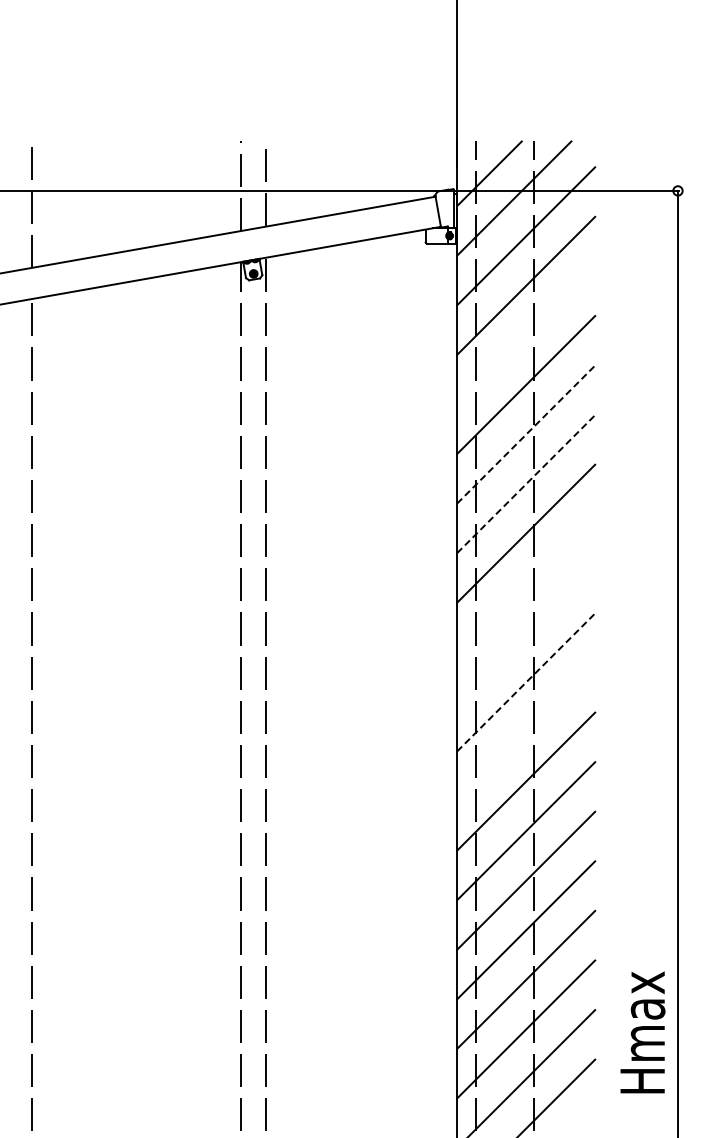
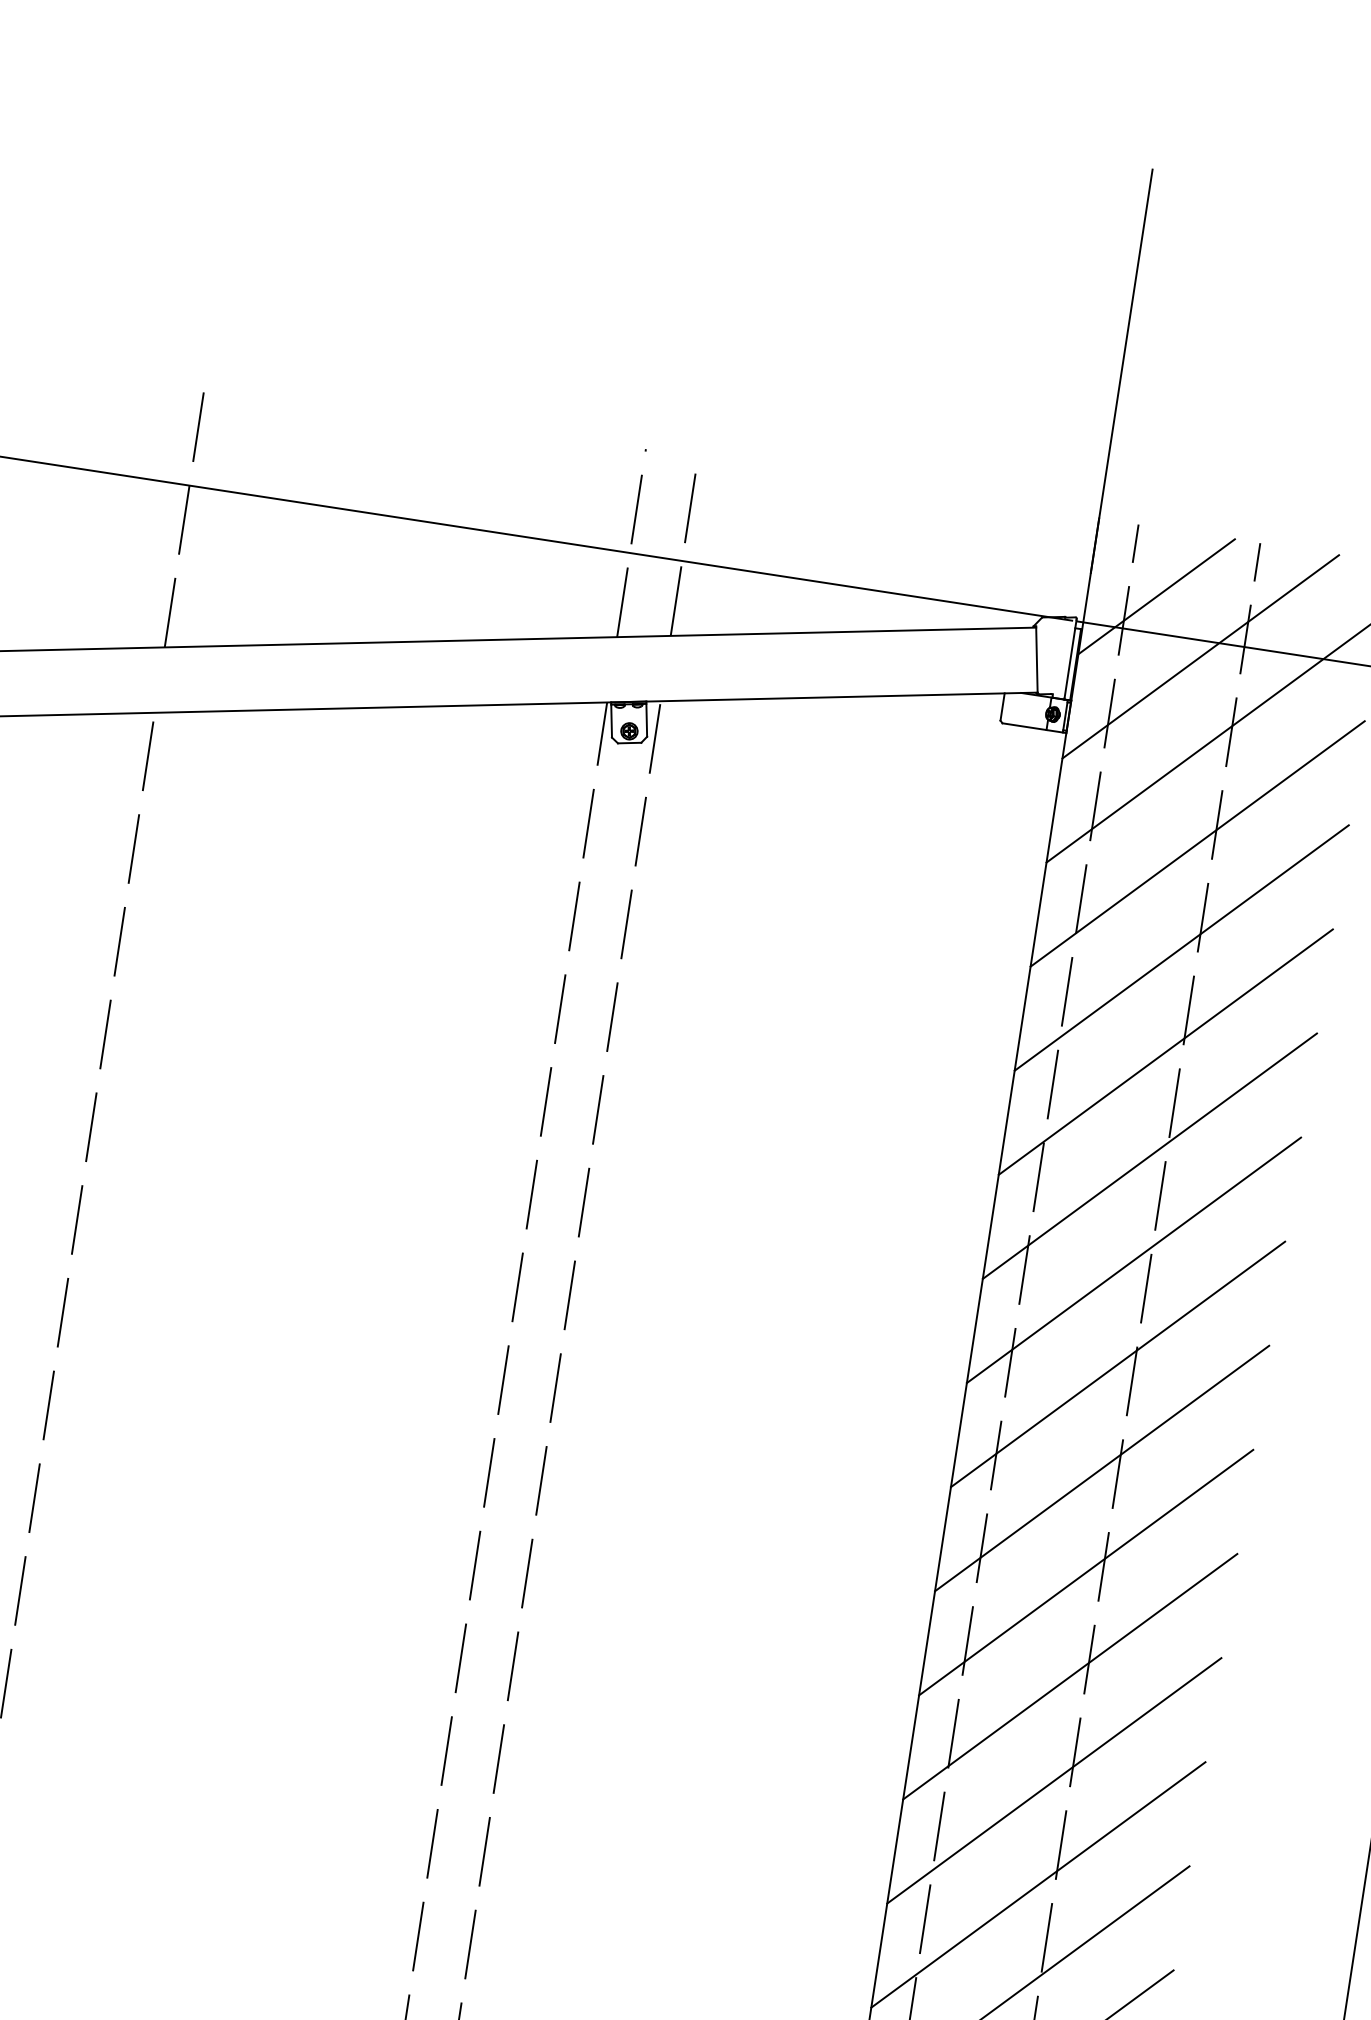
line: (526, 335) -> (1182, 948), added
line: (526, 434) -> (1150, 1156), dashed -> solid
line: (526, 484) -> (1134, 1261), dashed -> solid
line: (526, 583) -> (1102, 1468), added
line: (526, 632) -> (1087, 1571), added
line: (526, 682) -> (1070, 1676), dashed -> solid
line: (526, 732) -> (1054, 1781), added

